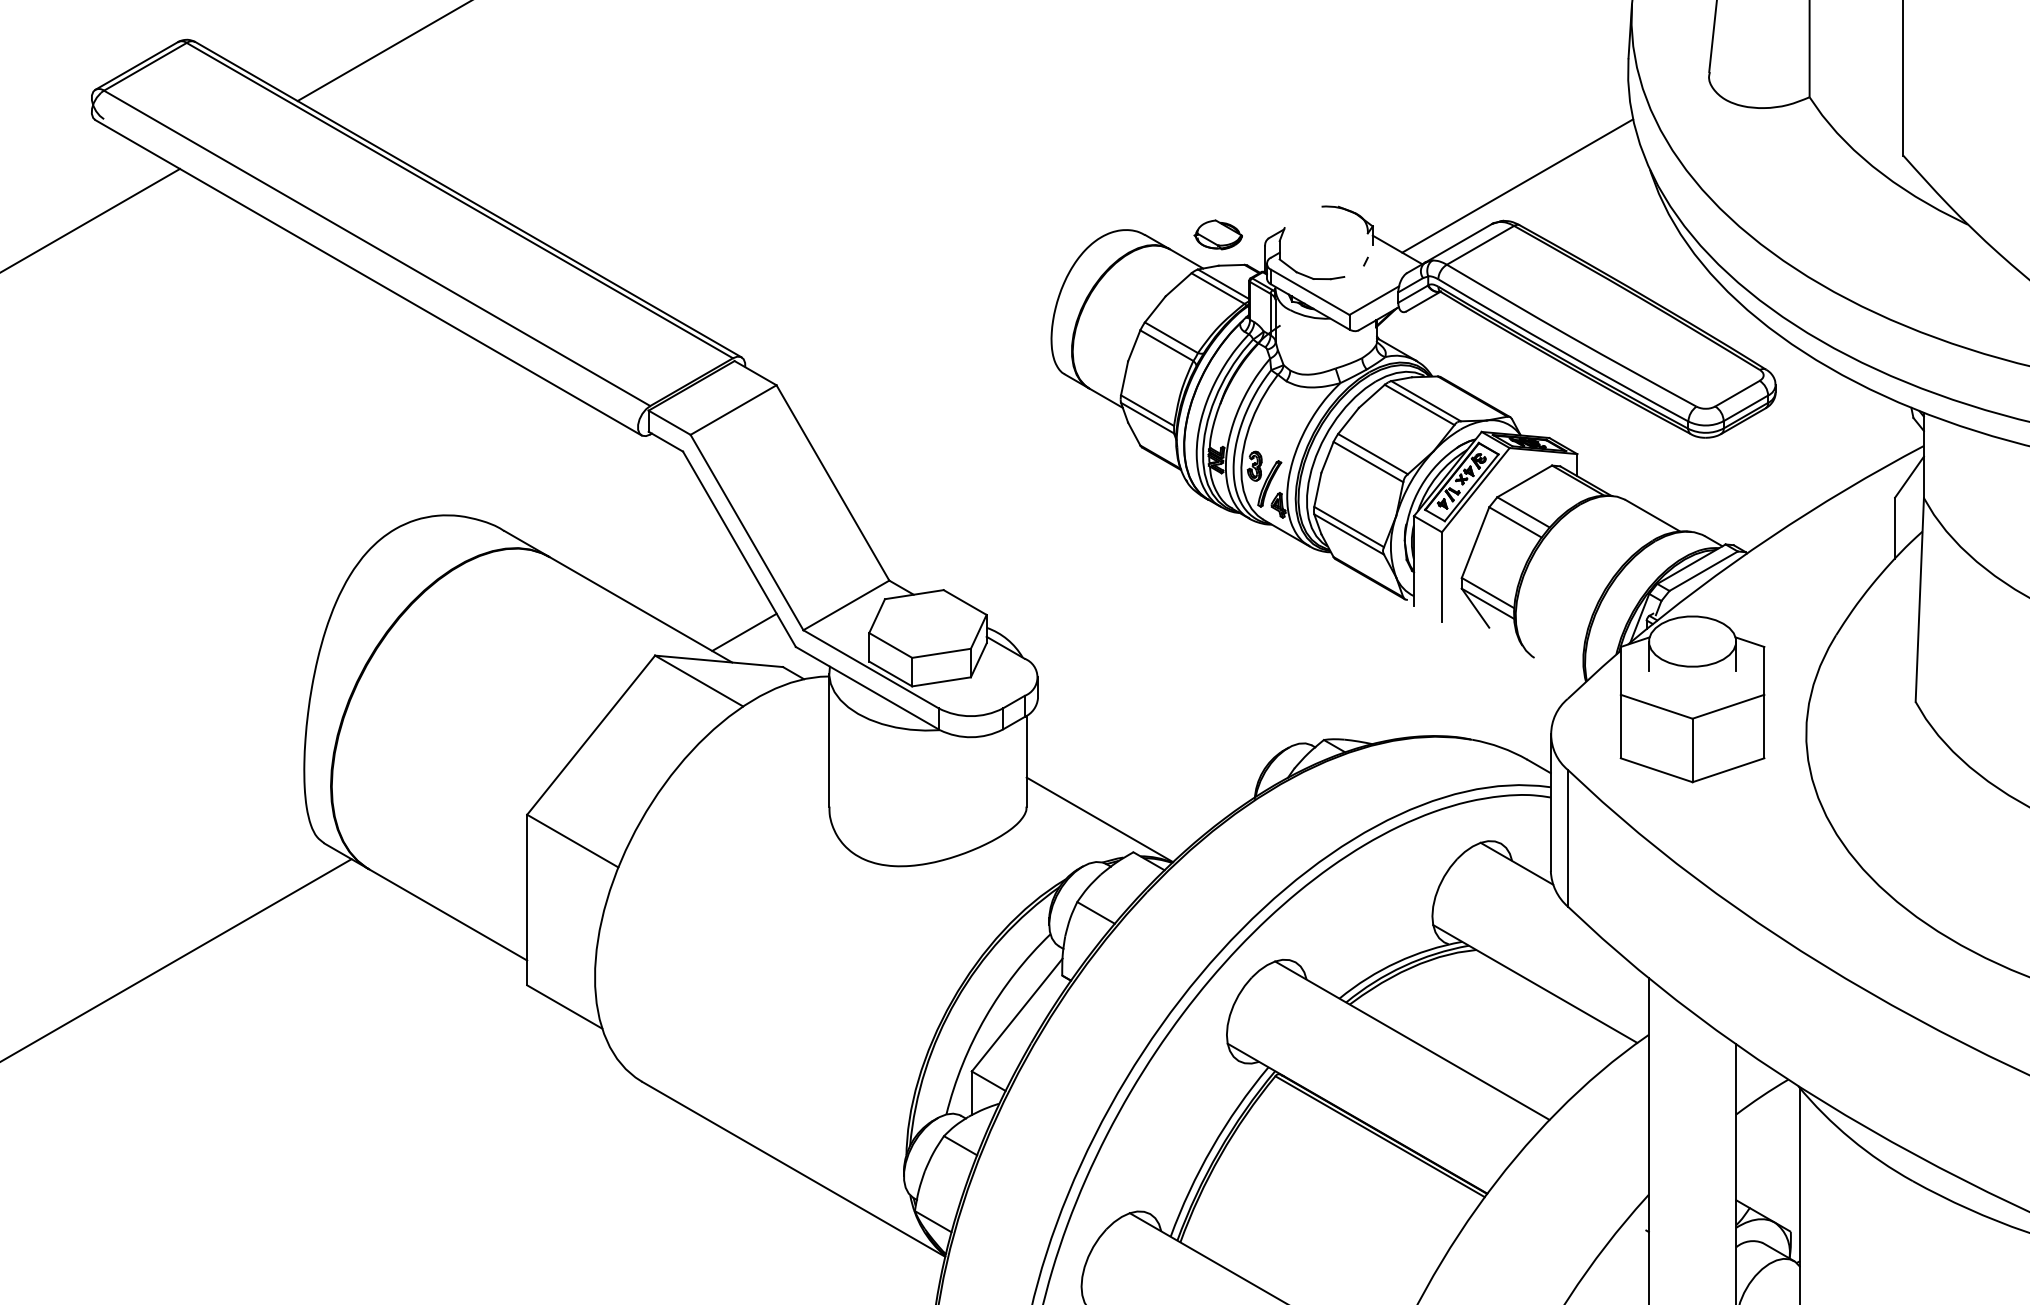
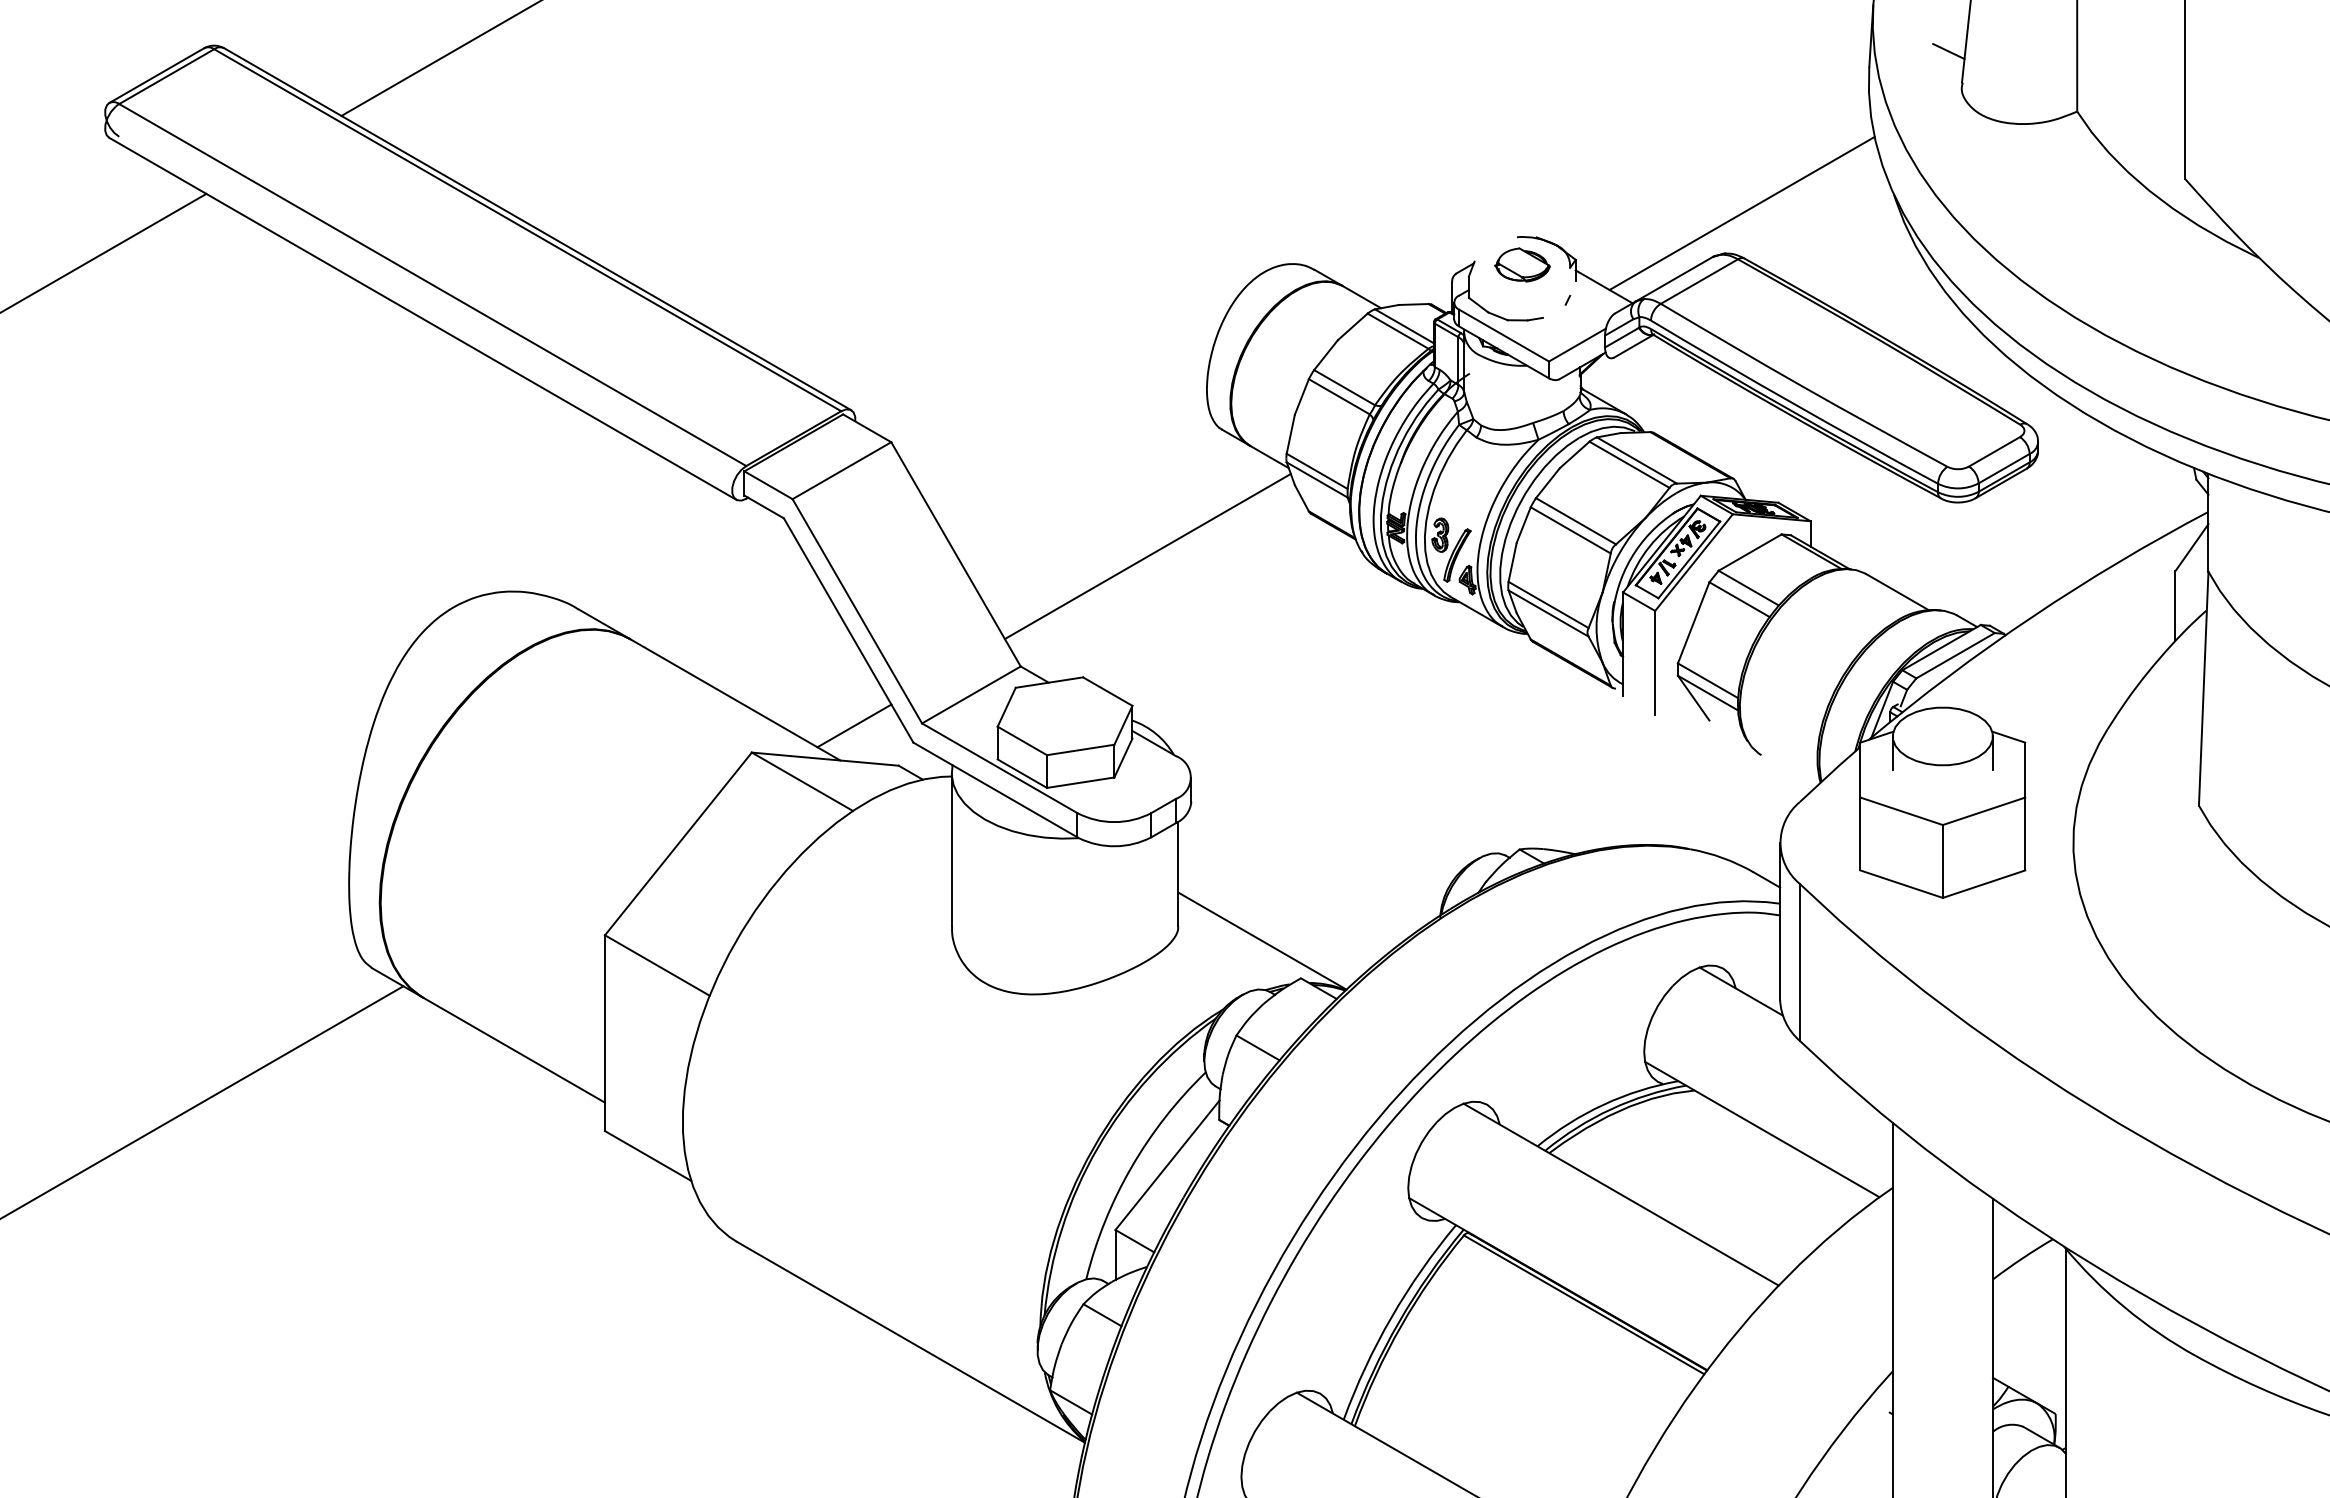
line: (1697, 44) -> (1948, 51), added
part: (1217, 234) -> (1521, 264), moved
line: (999, 484) -> (1147, 556), added

